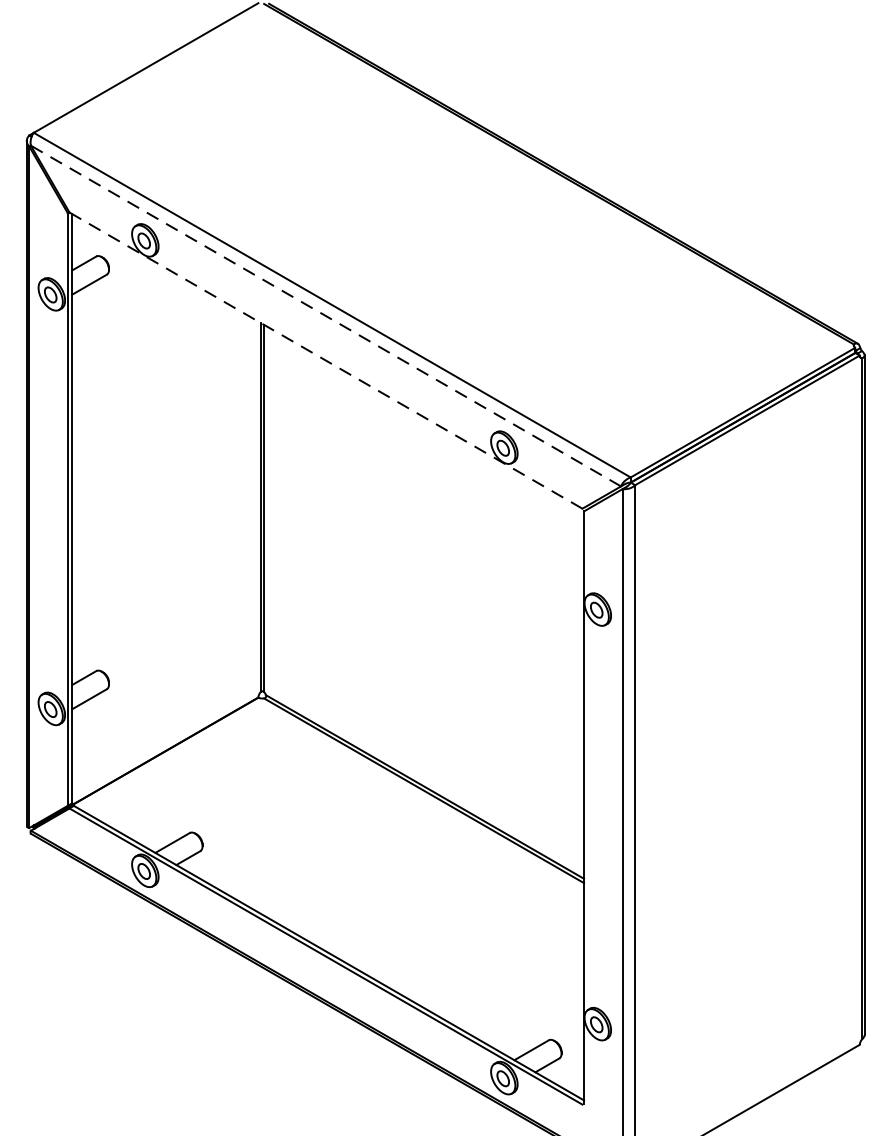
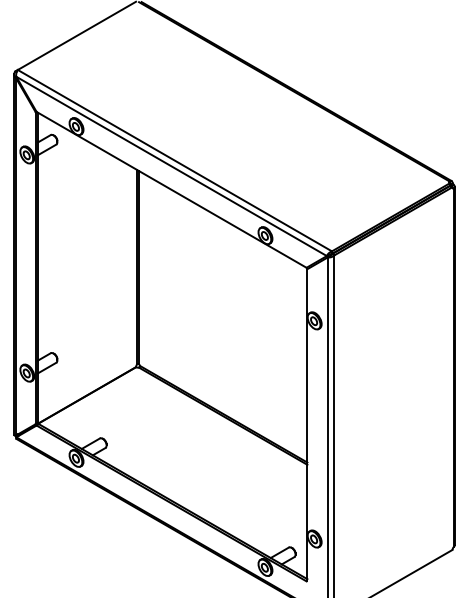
line: (325, 316) -> (171, 166), dashed -> solid
line: (325, 359) -> (171, 189), dashed -> solid

